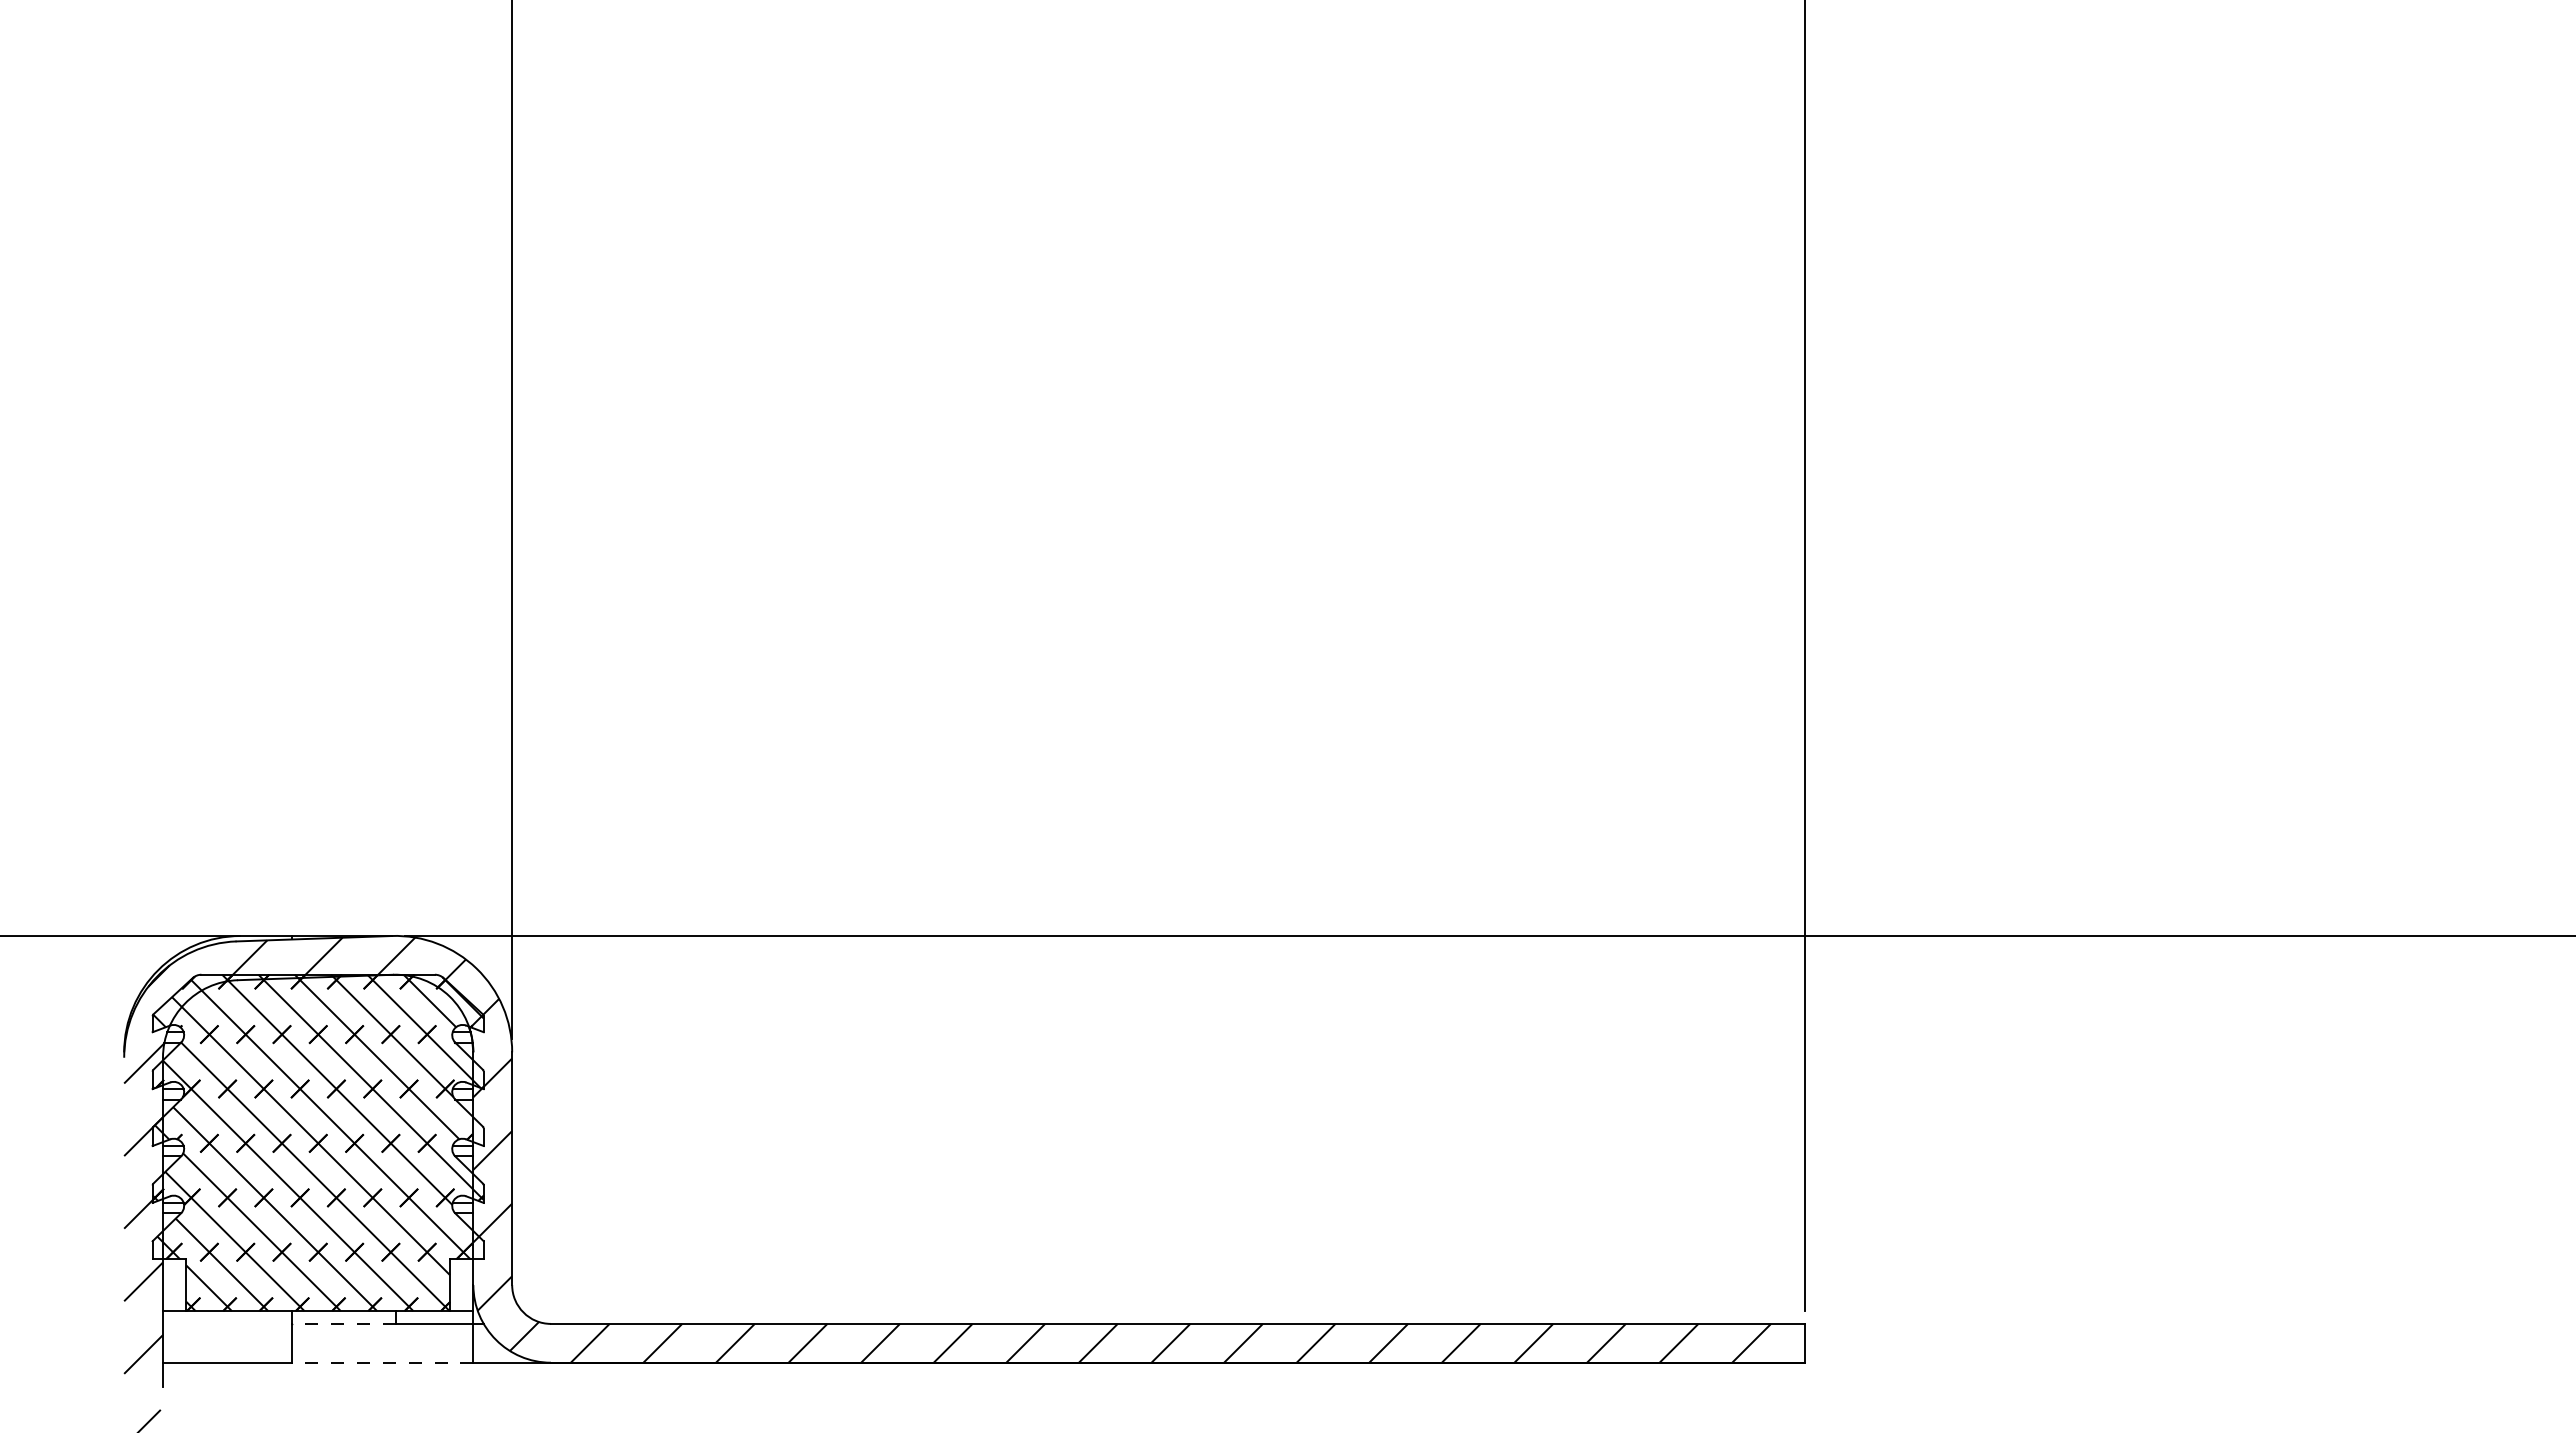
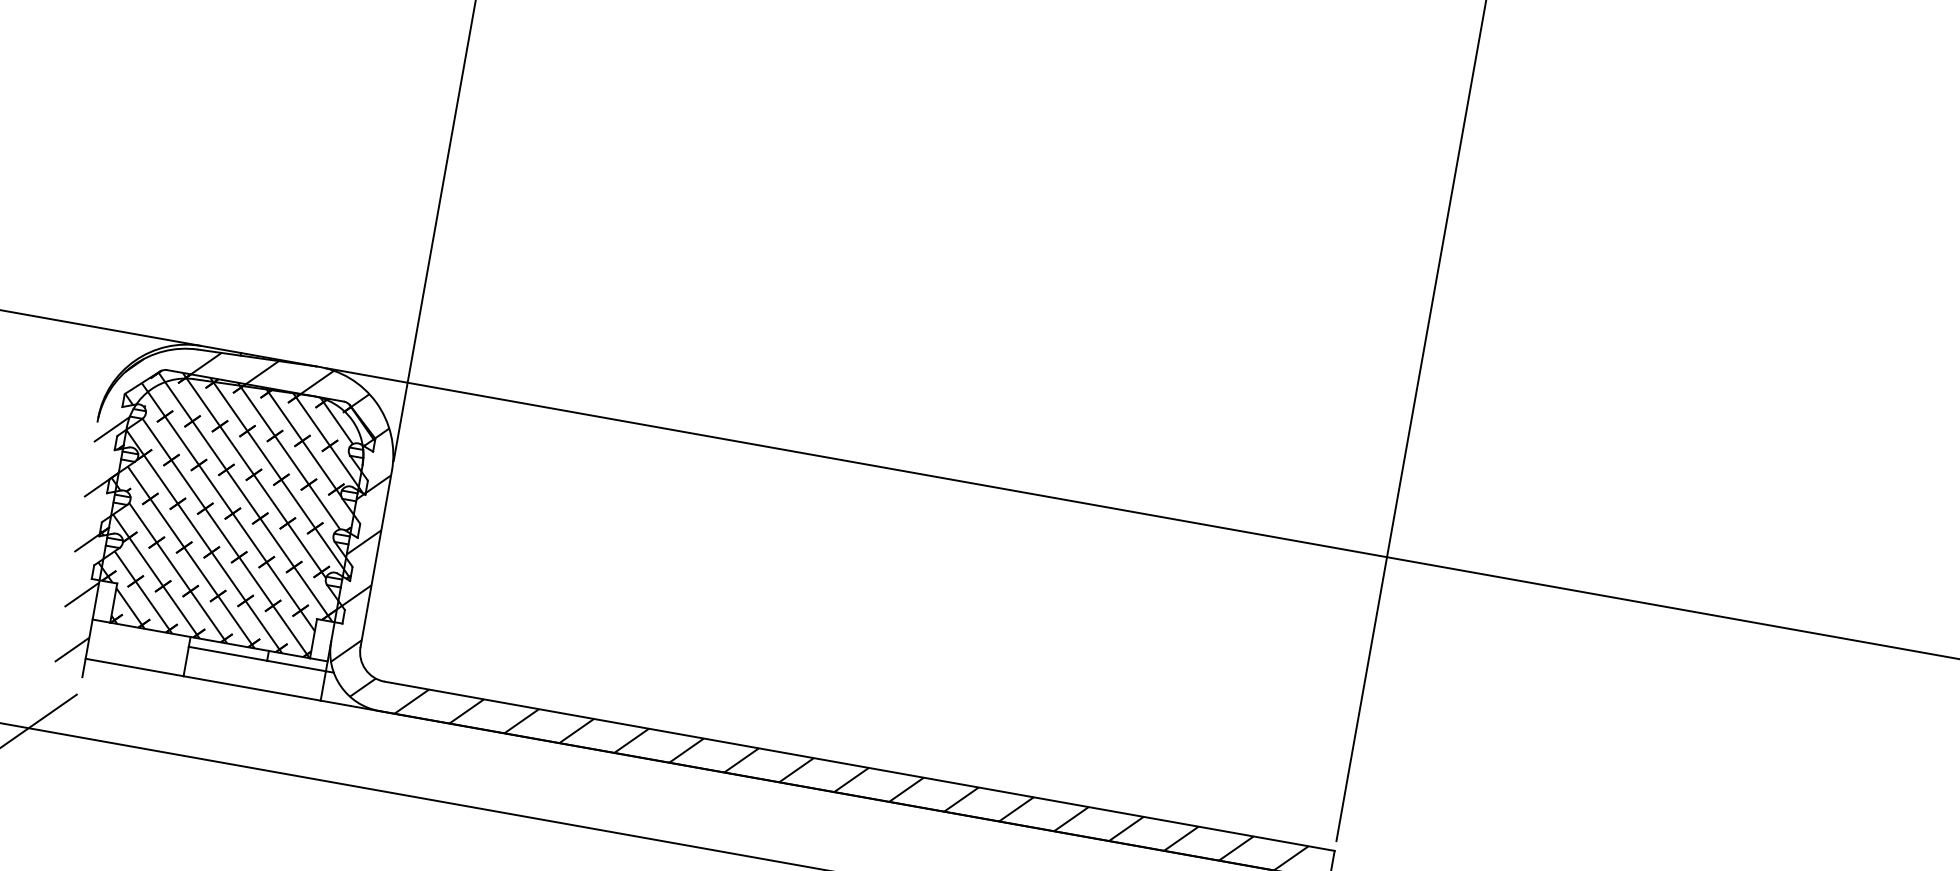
line: (344, 1323) -> (228, 653), dashed -> solid
line: (382, 1362) -> (251, 688), dashed -> solid

